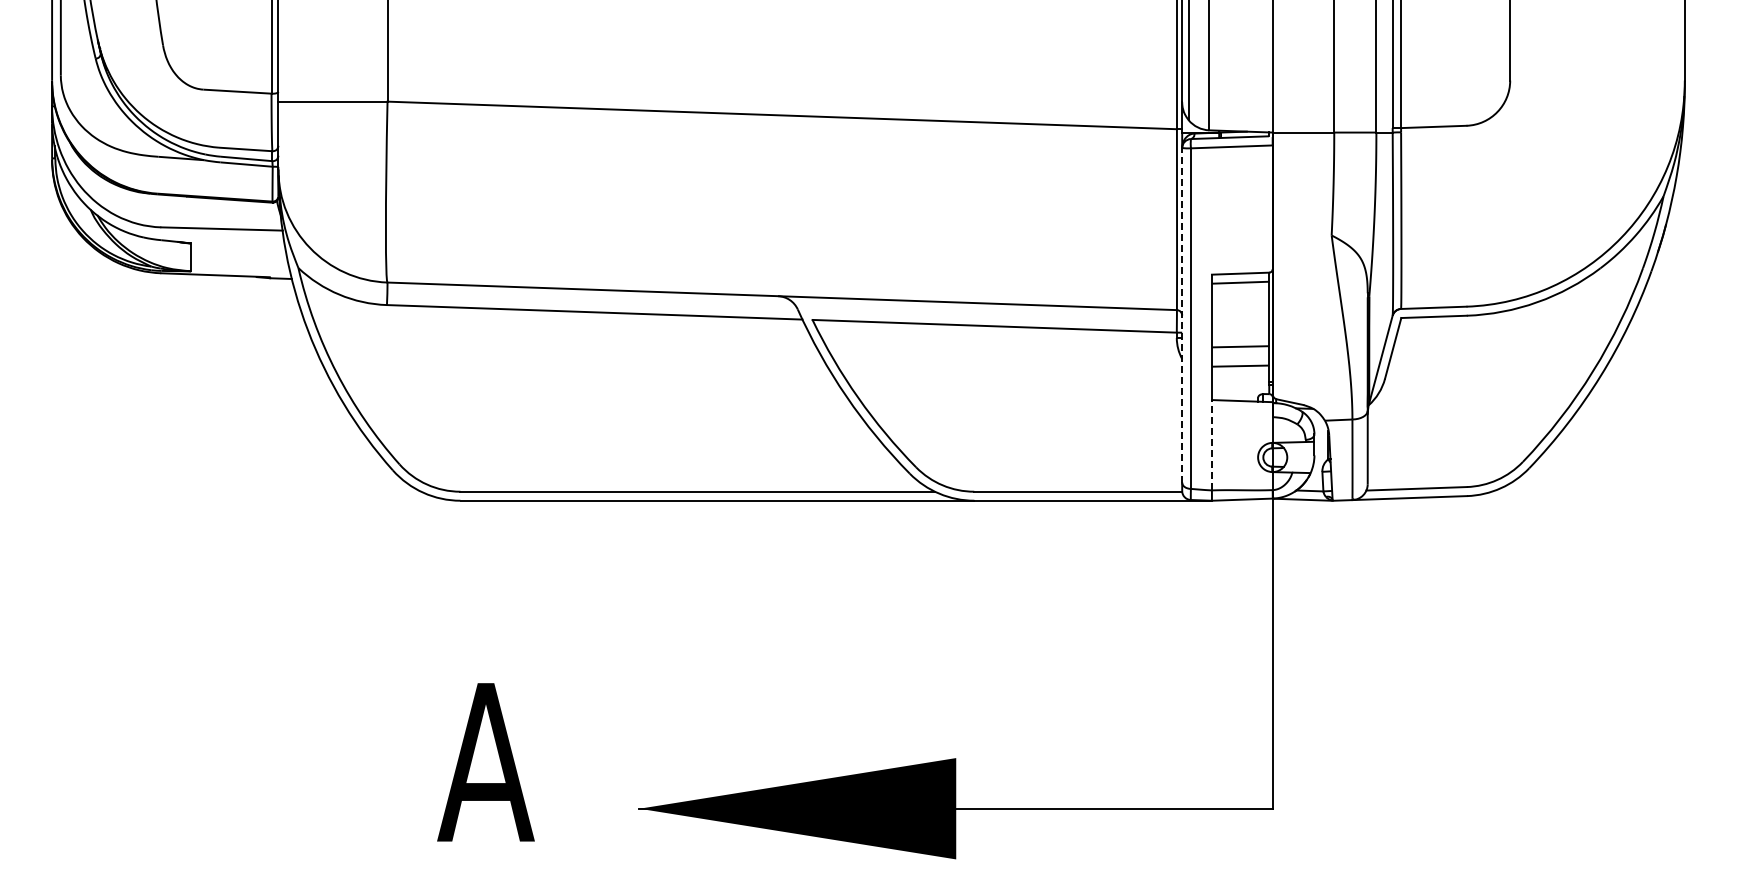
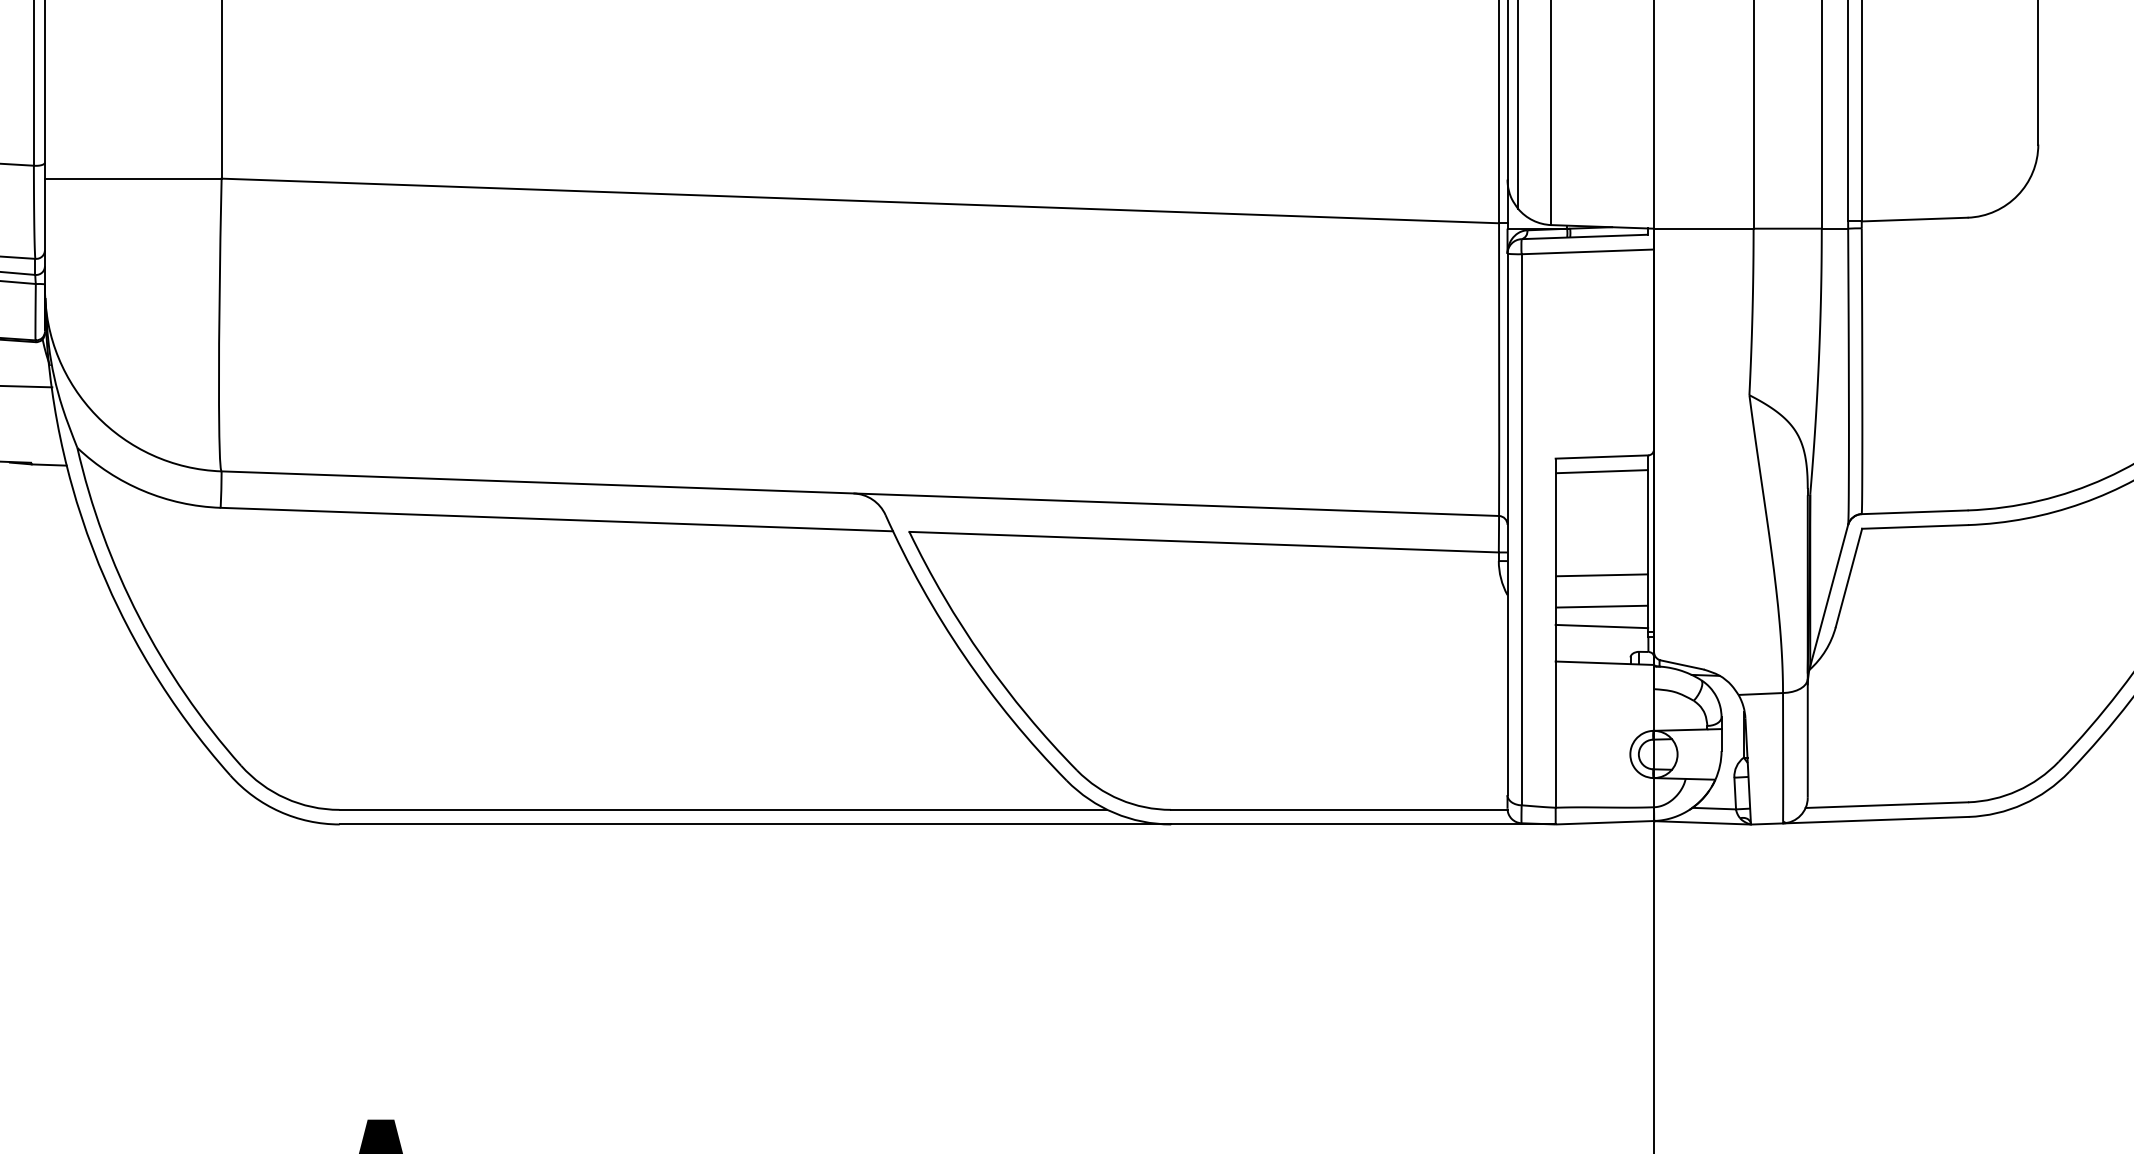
line: (1182, 314) -> (1508, 523), dashed -> solid
line: (1240, 378) -> (1601, 626), added
line: (1211, 444) -> (1554, 733), dashed -> solid

